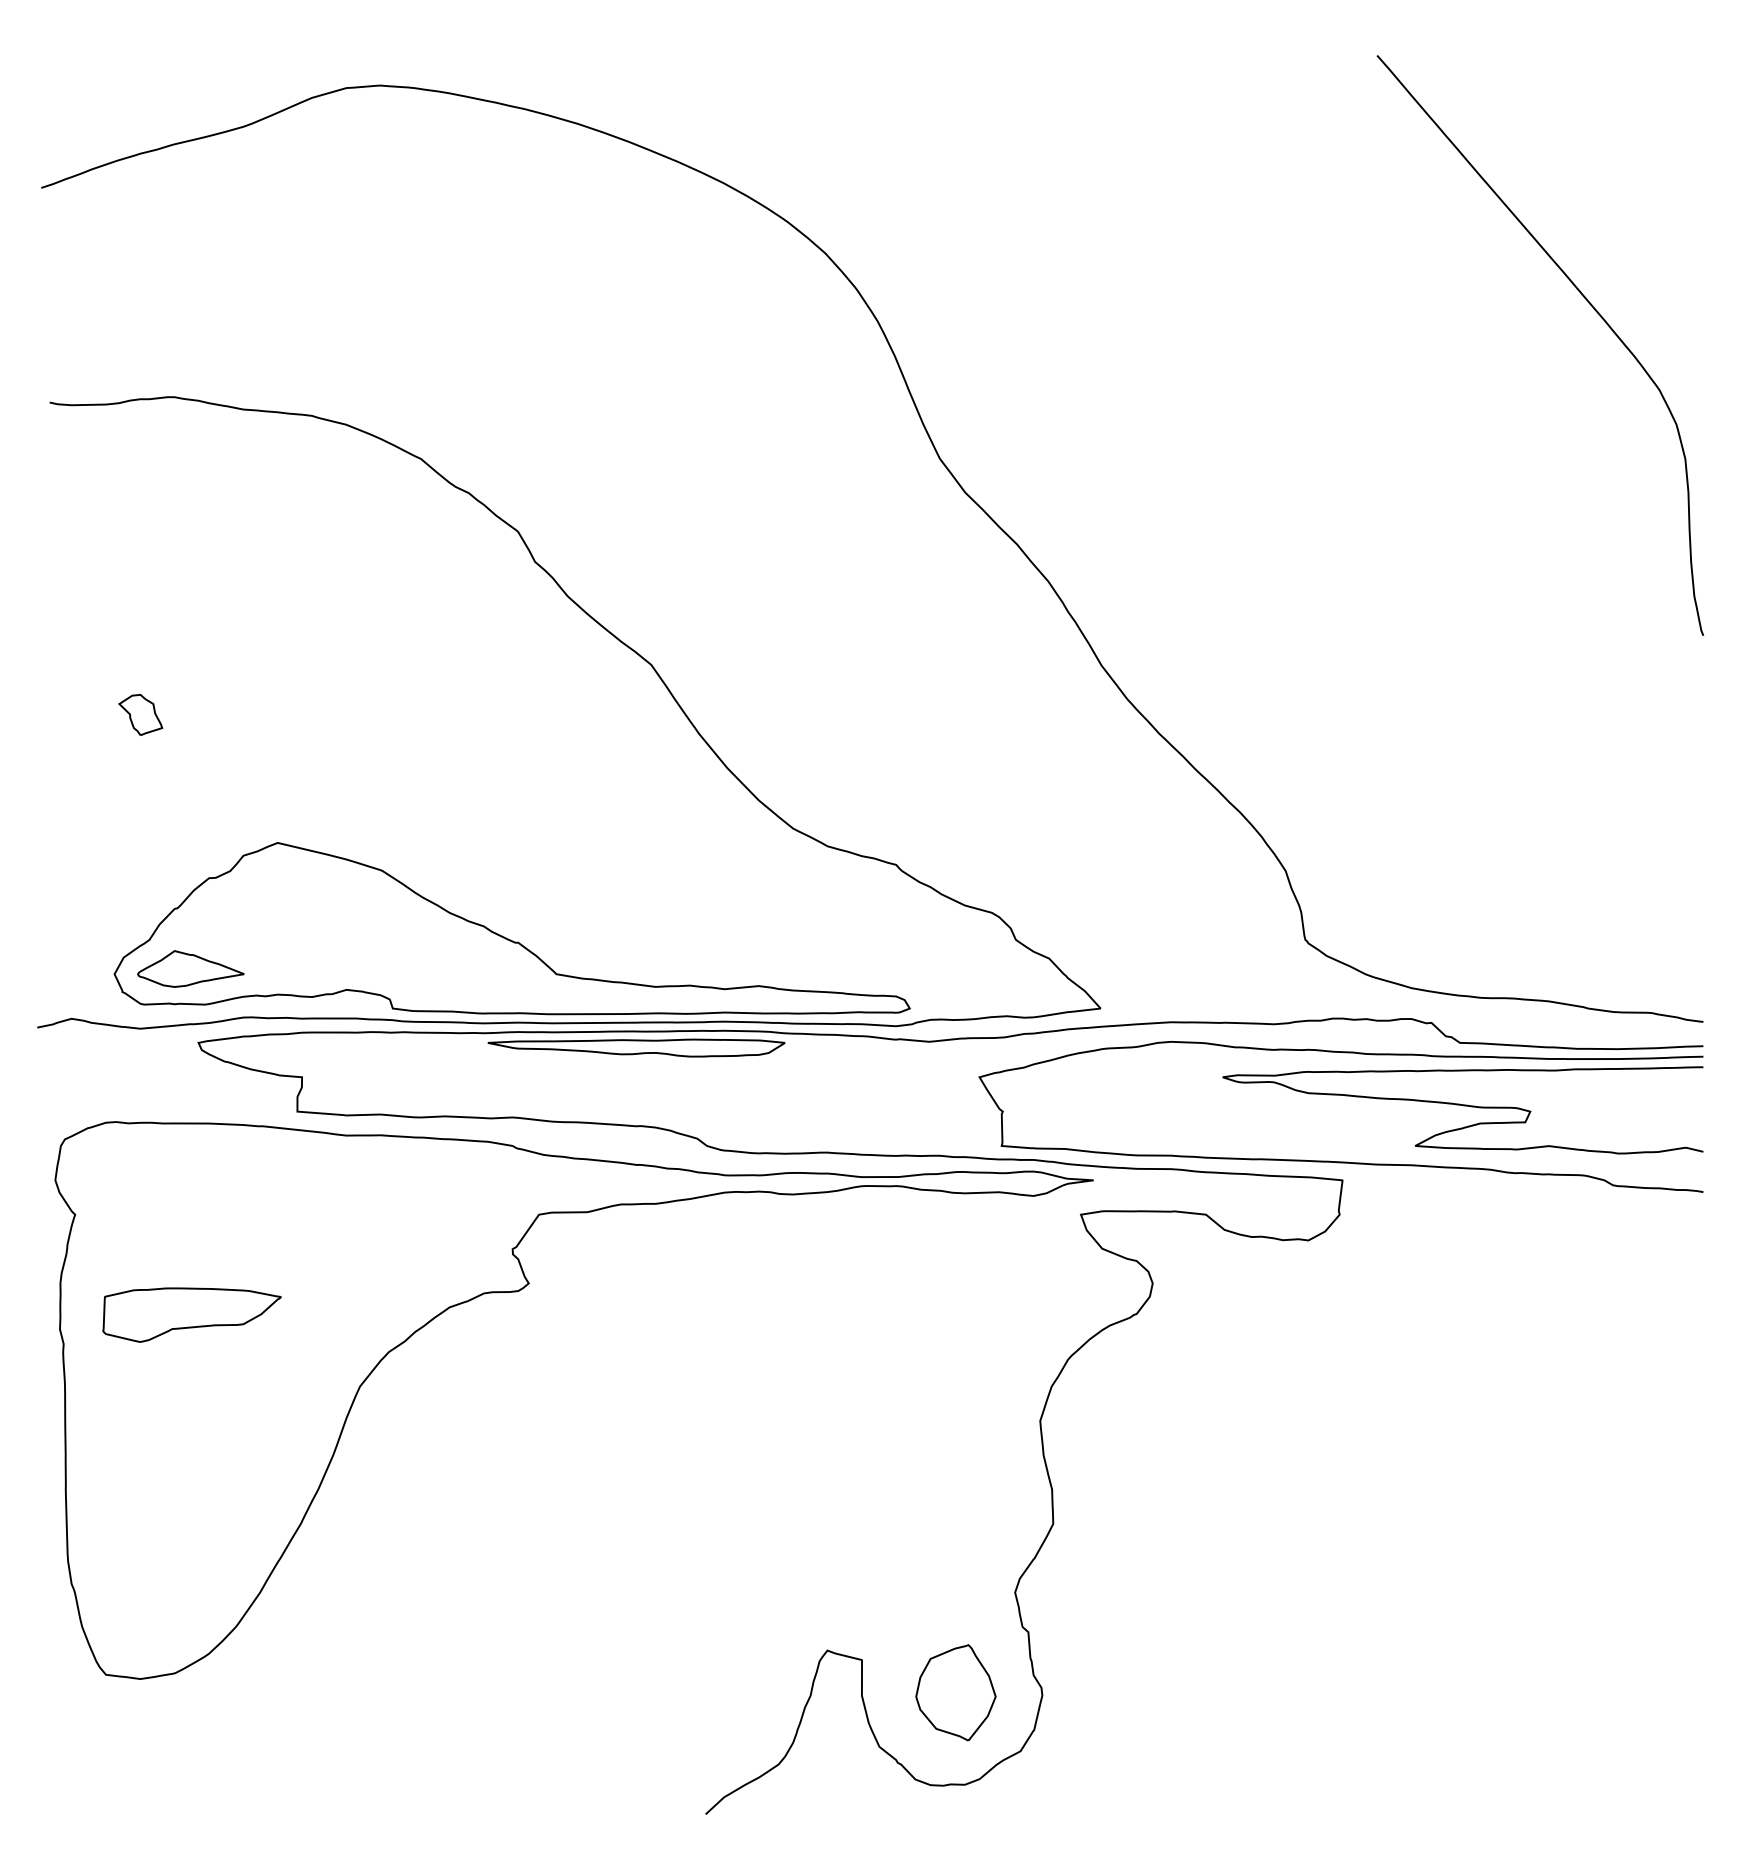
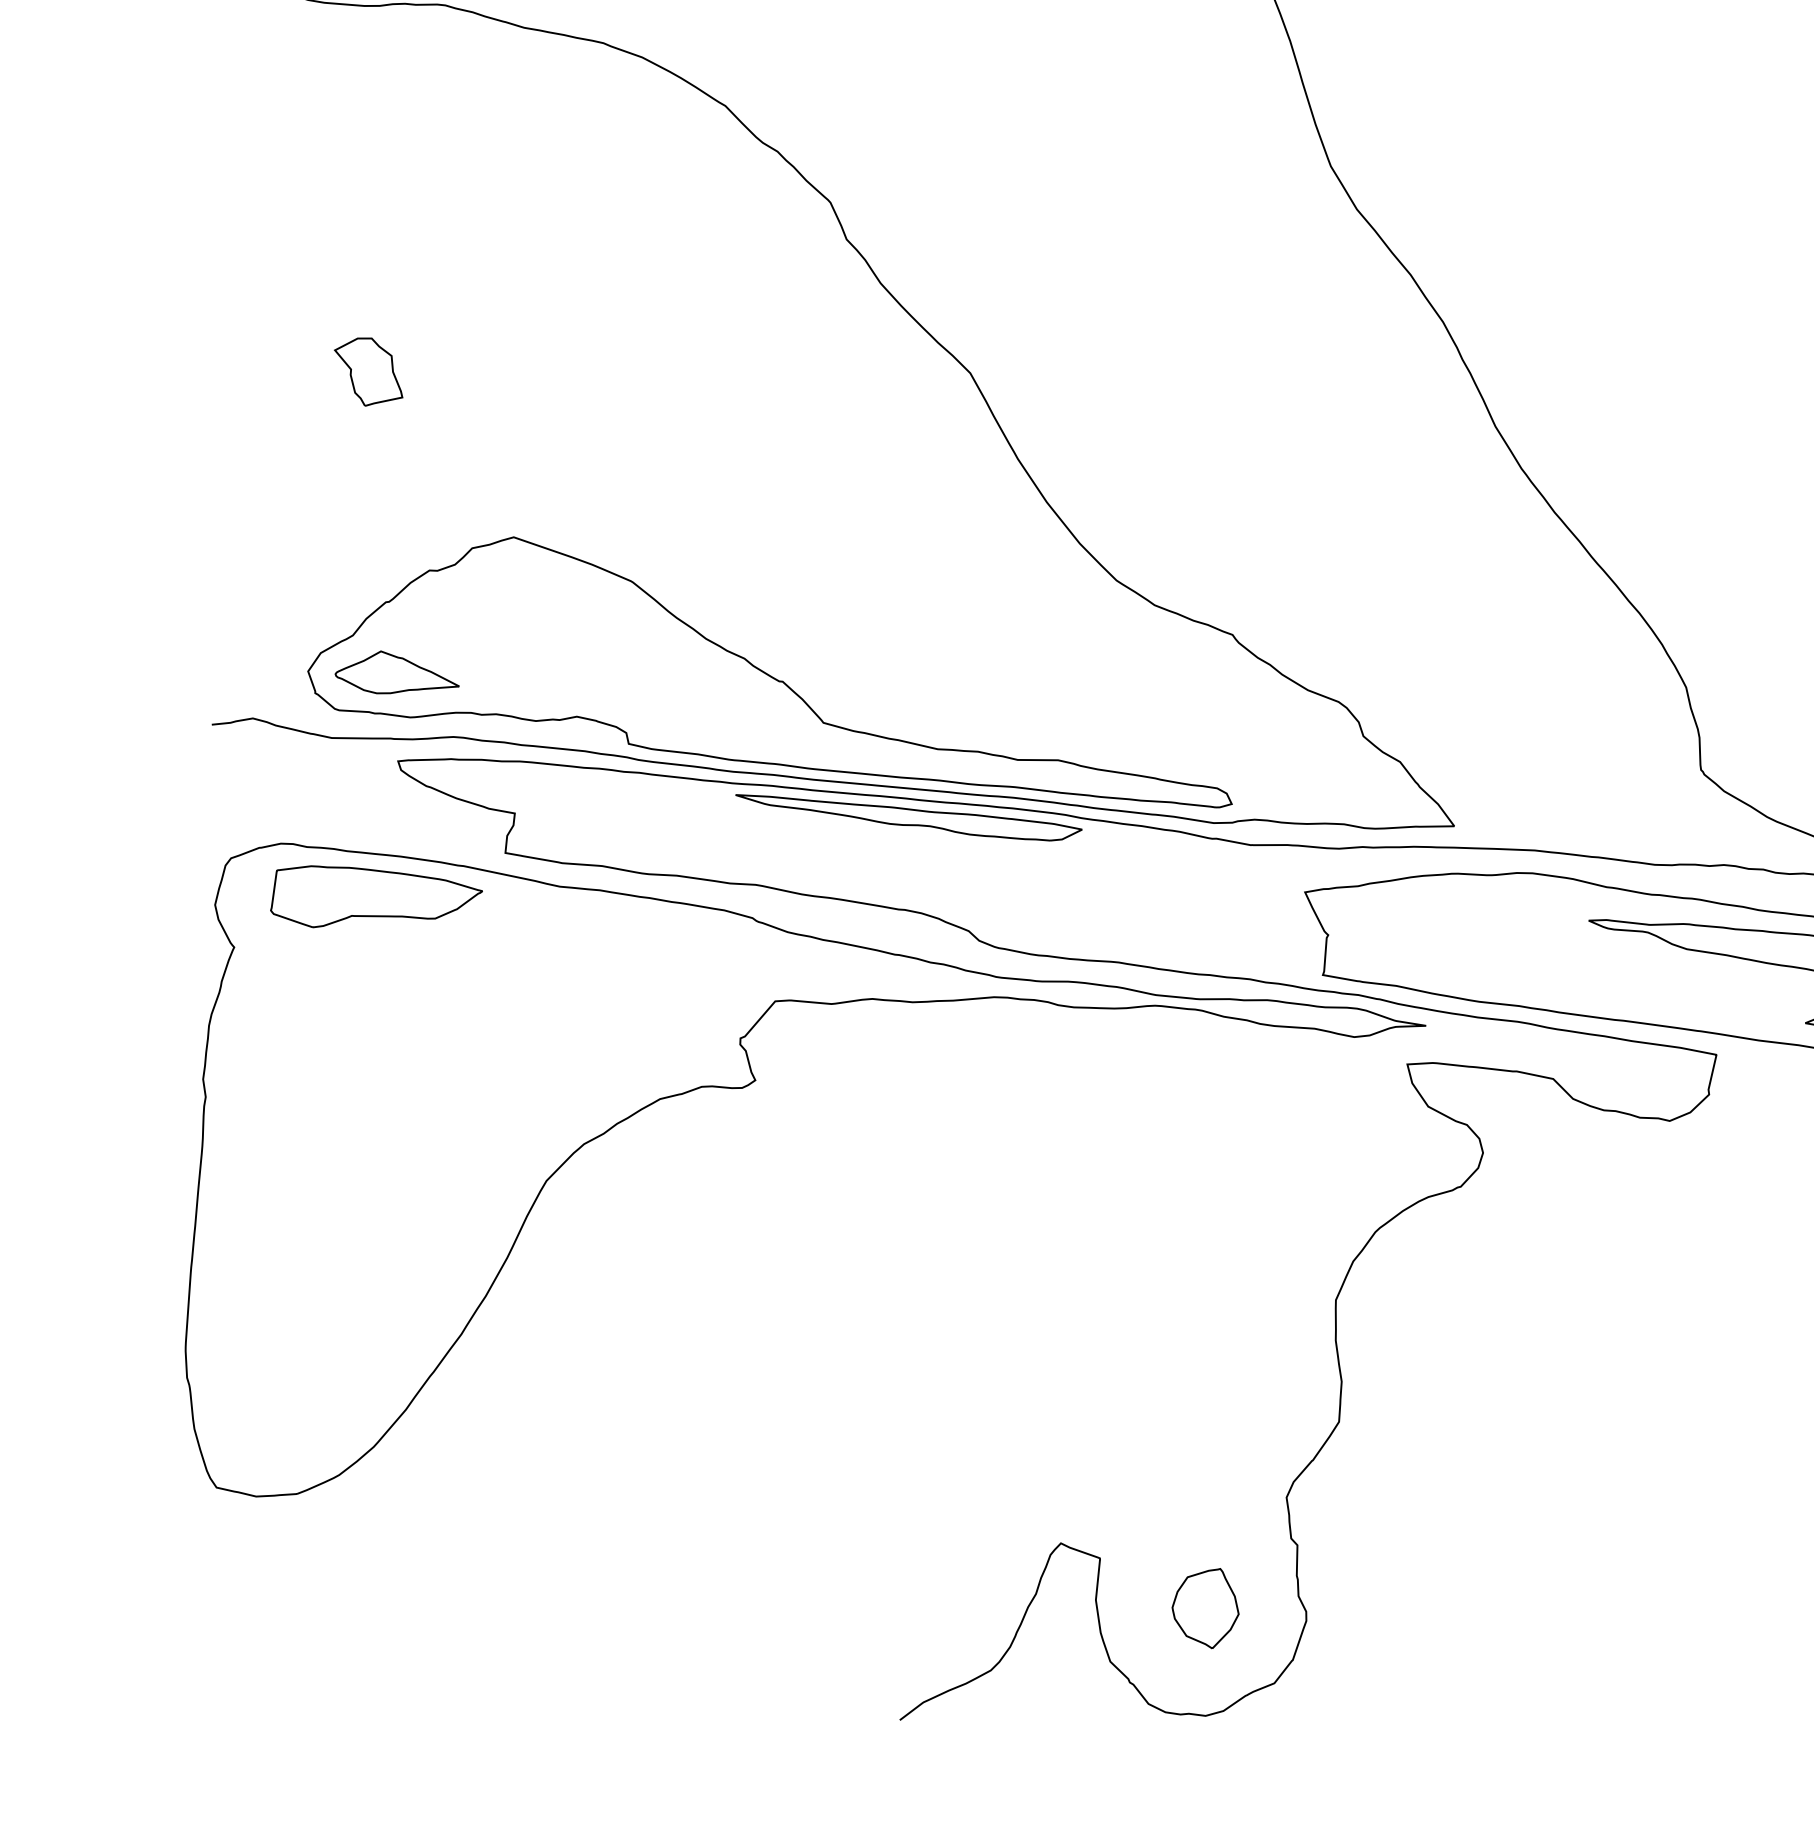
part: (140, 714) -> (368, 371), size x1.43
part: (191, 1314) -> (375, 901), moved
part: (955, 1692) -> (1205, 1607), size x0.71

